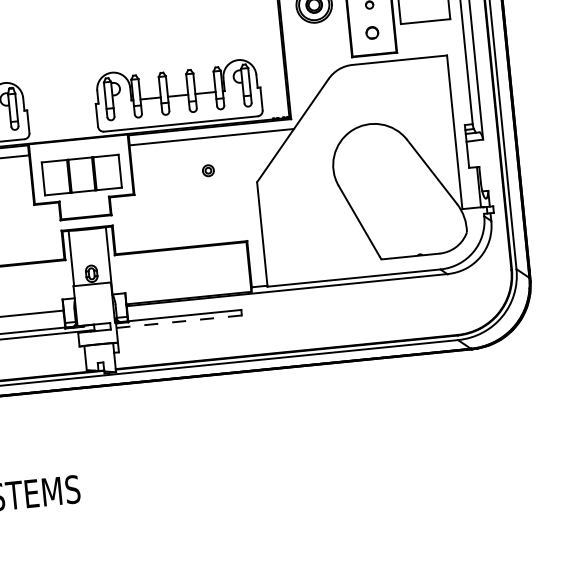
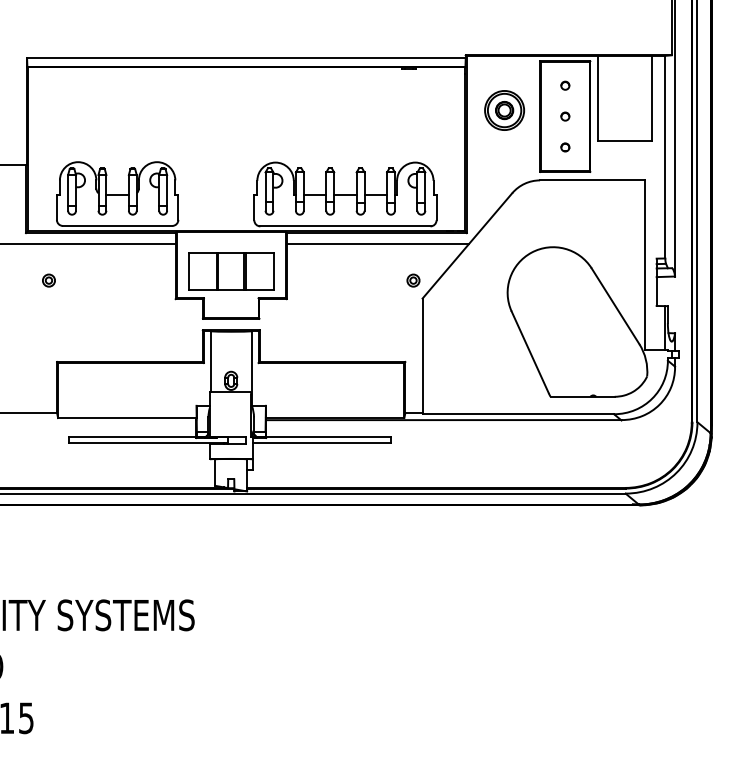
part: (372, 32) -> (565, 147), size x0.62
part: (208, 170) -> (413, 280), moved
line: (178, 321) -> (321, 442), dashed -> solid

